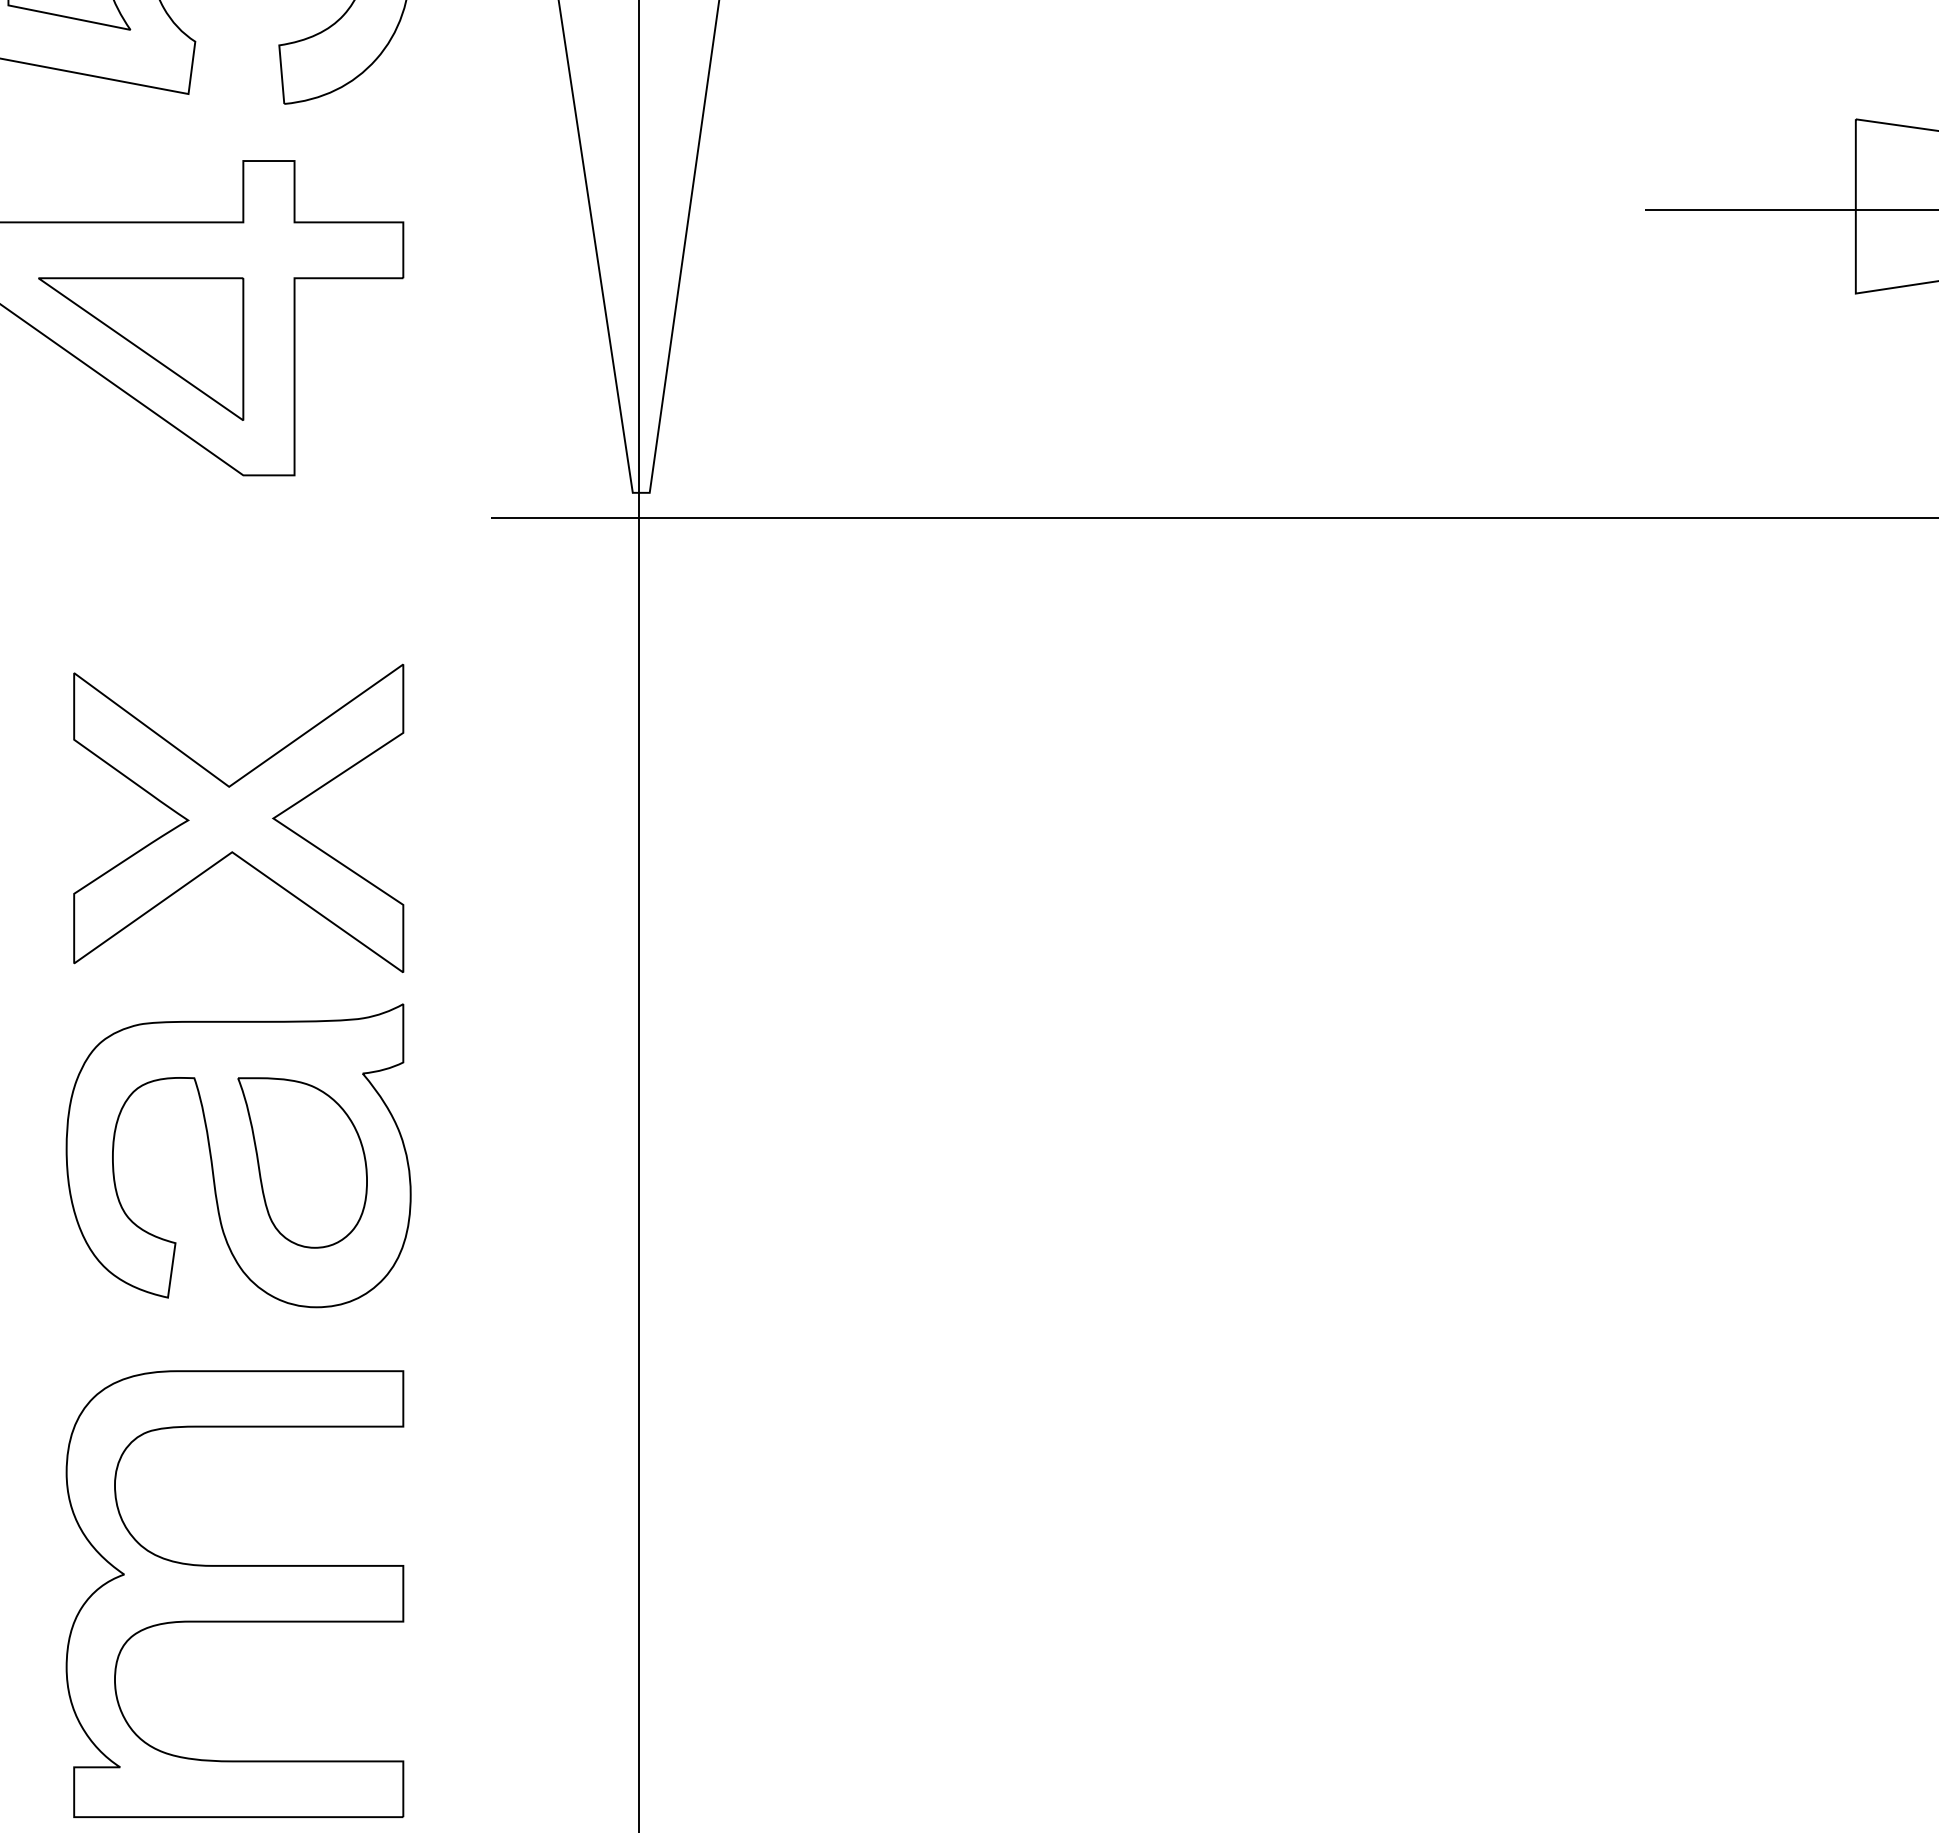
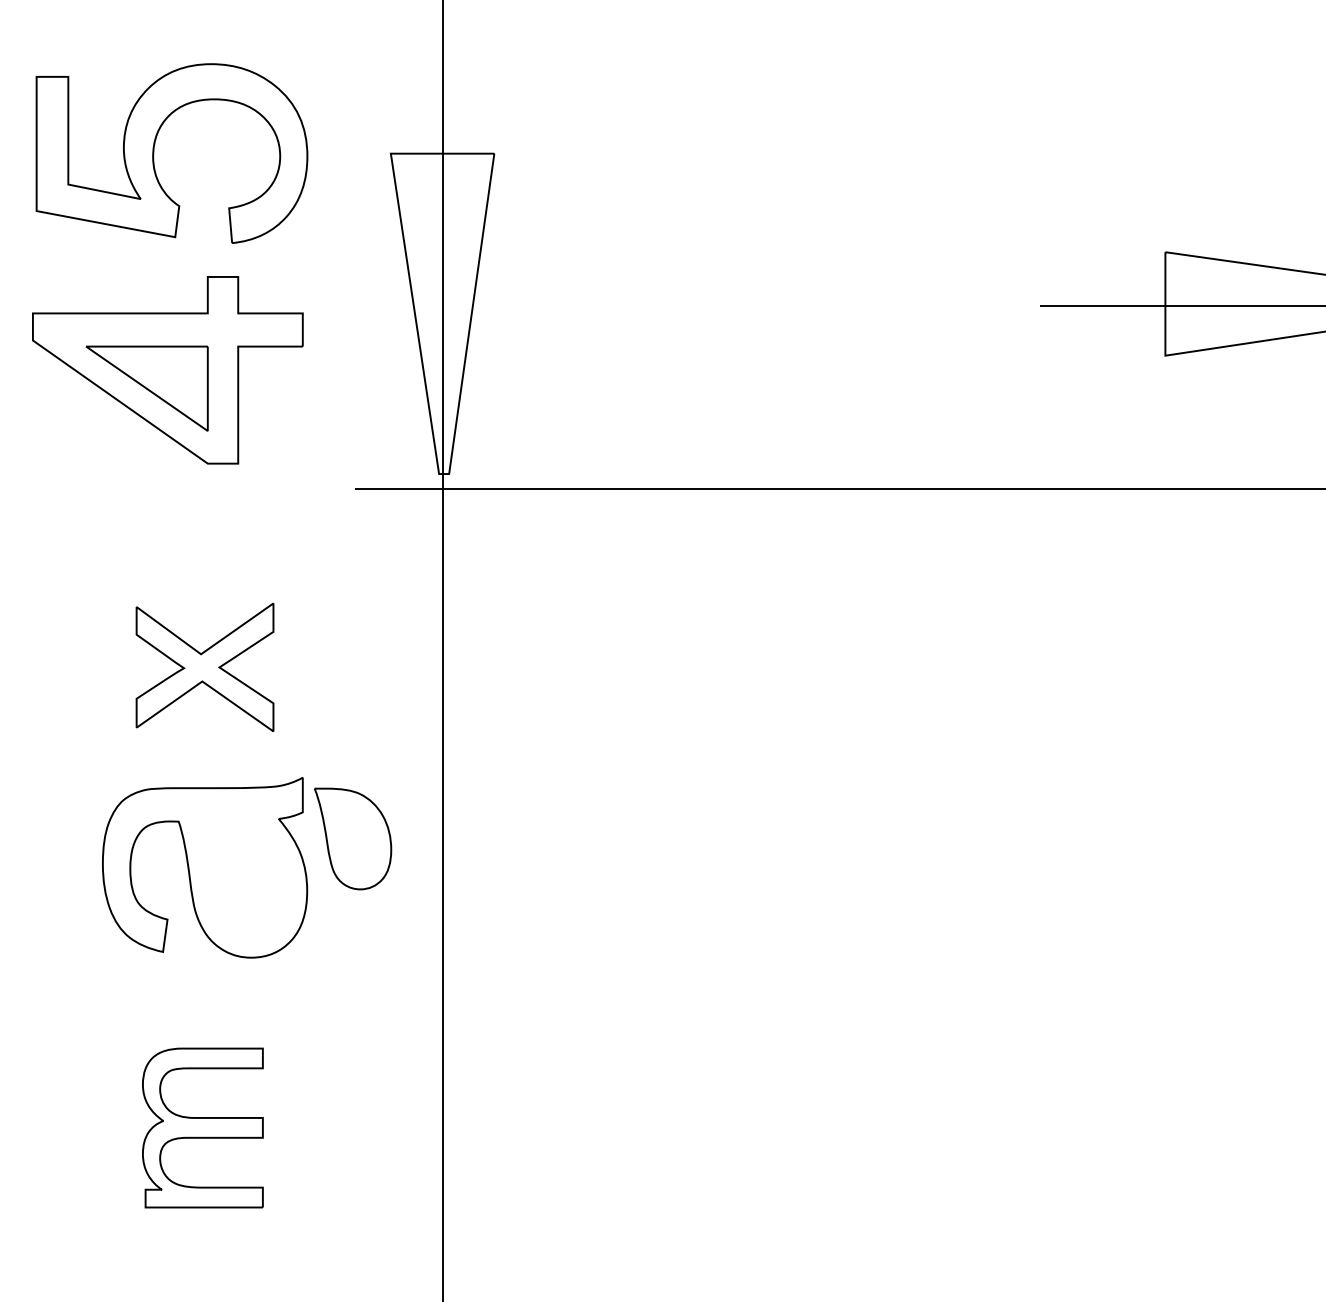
part: (237, 818) -> (204, 667), size x0.7
part: (303, 1162) -> (353, 838), moved
part: (234, 1593) -> (202, 1127), size x0.6

